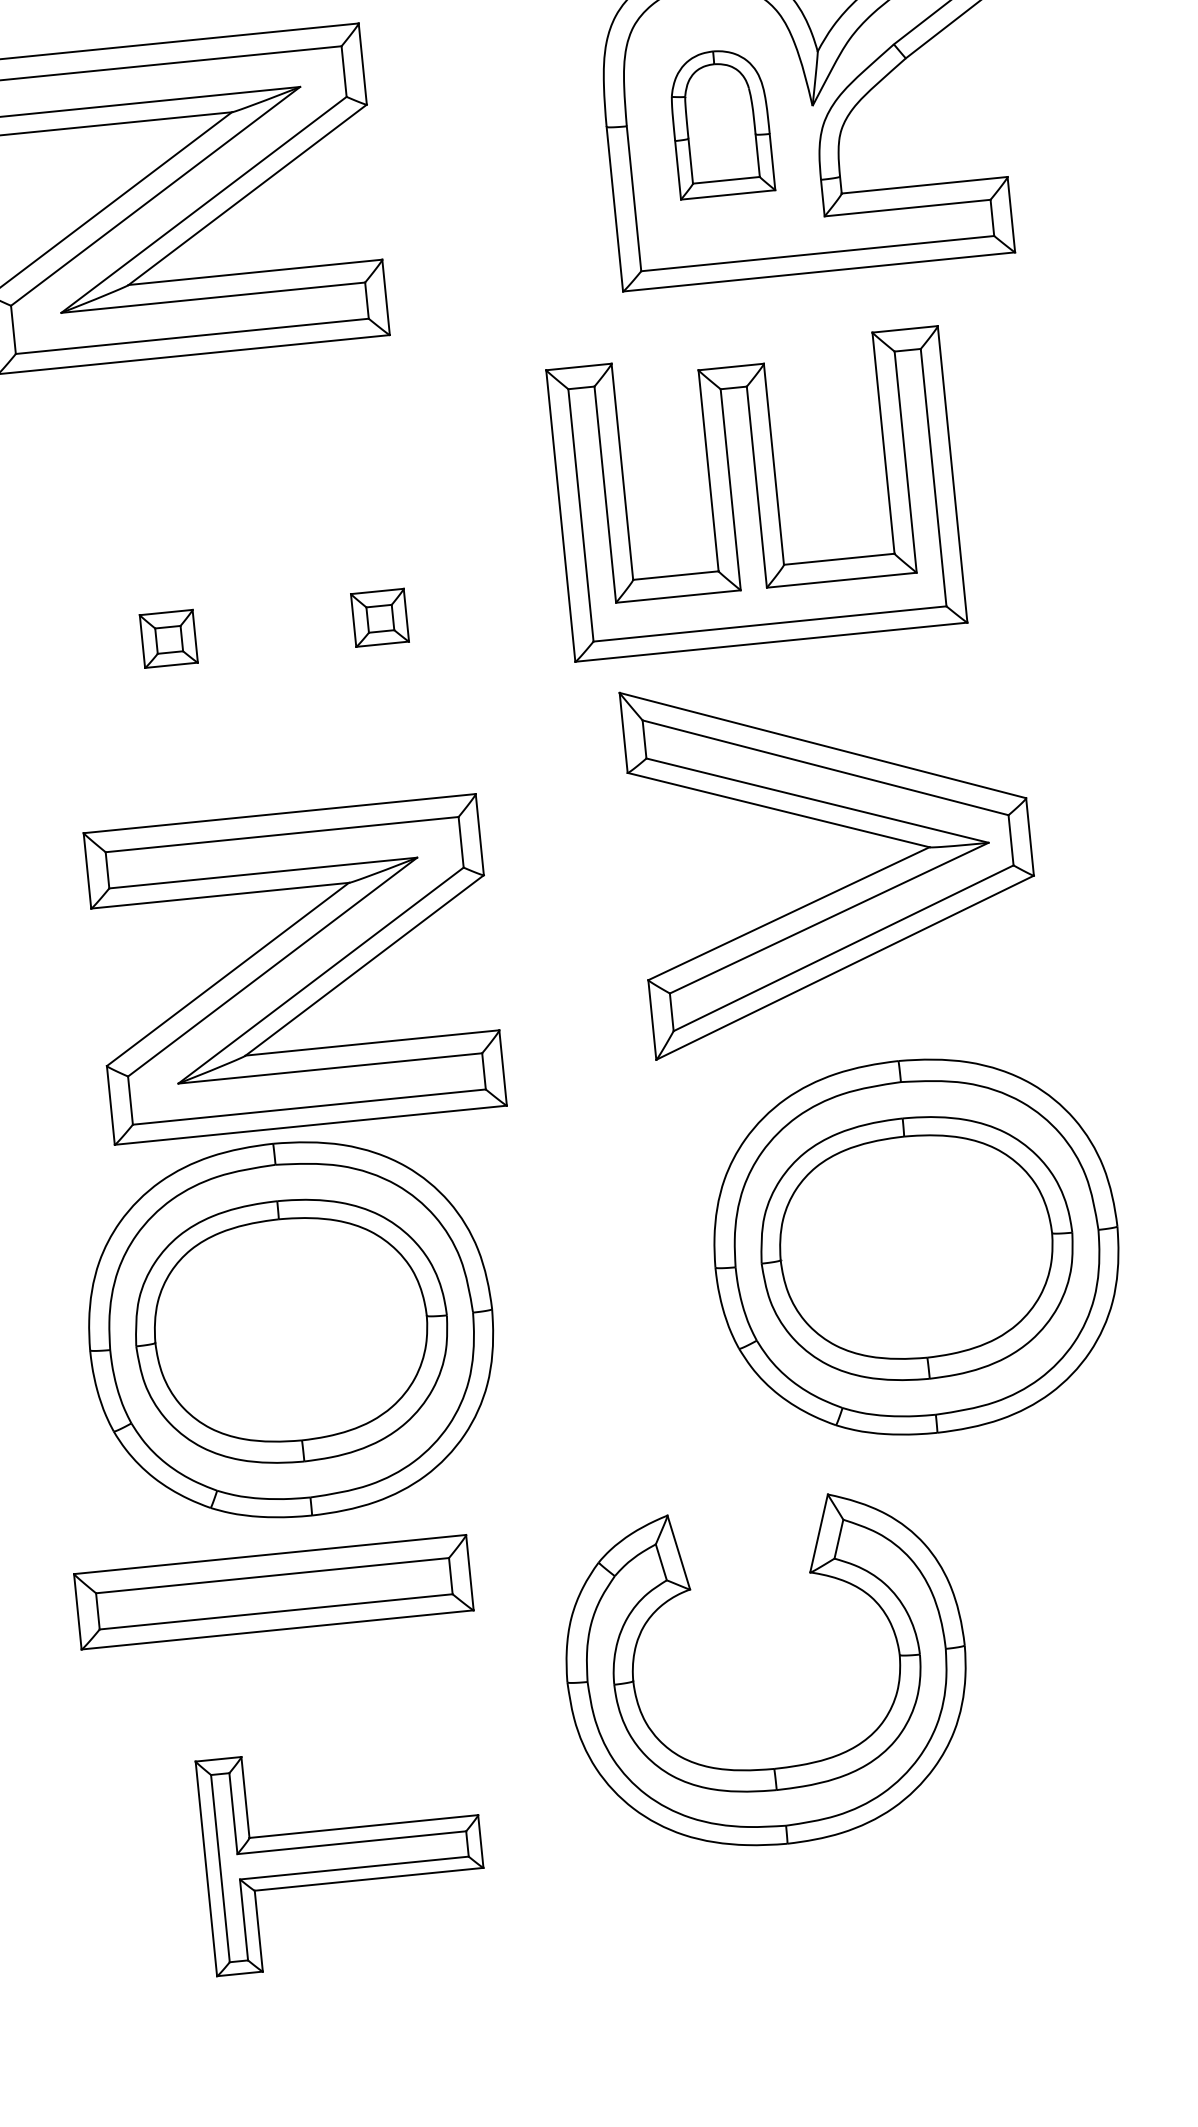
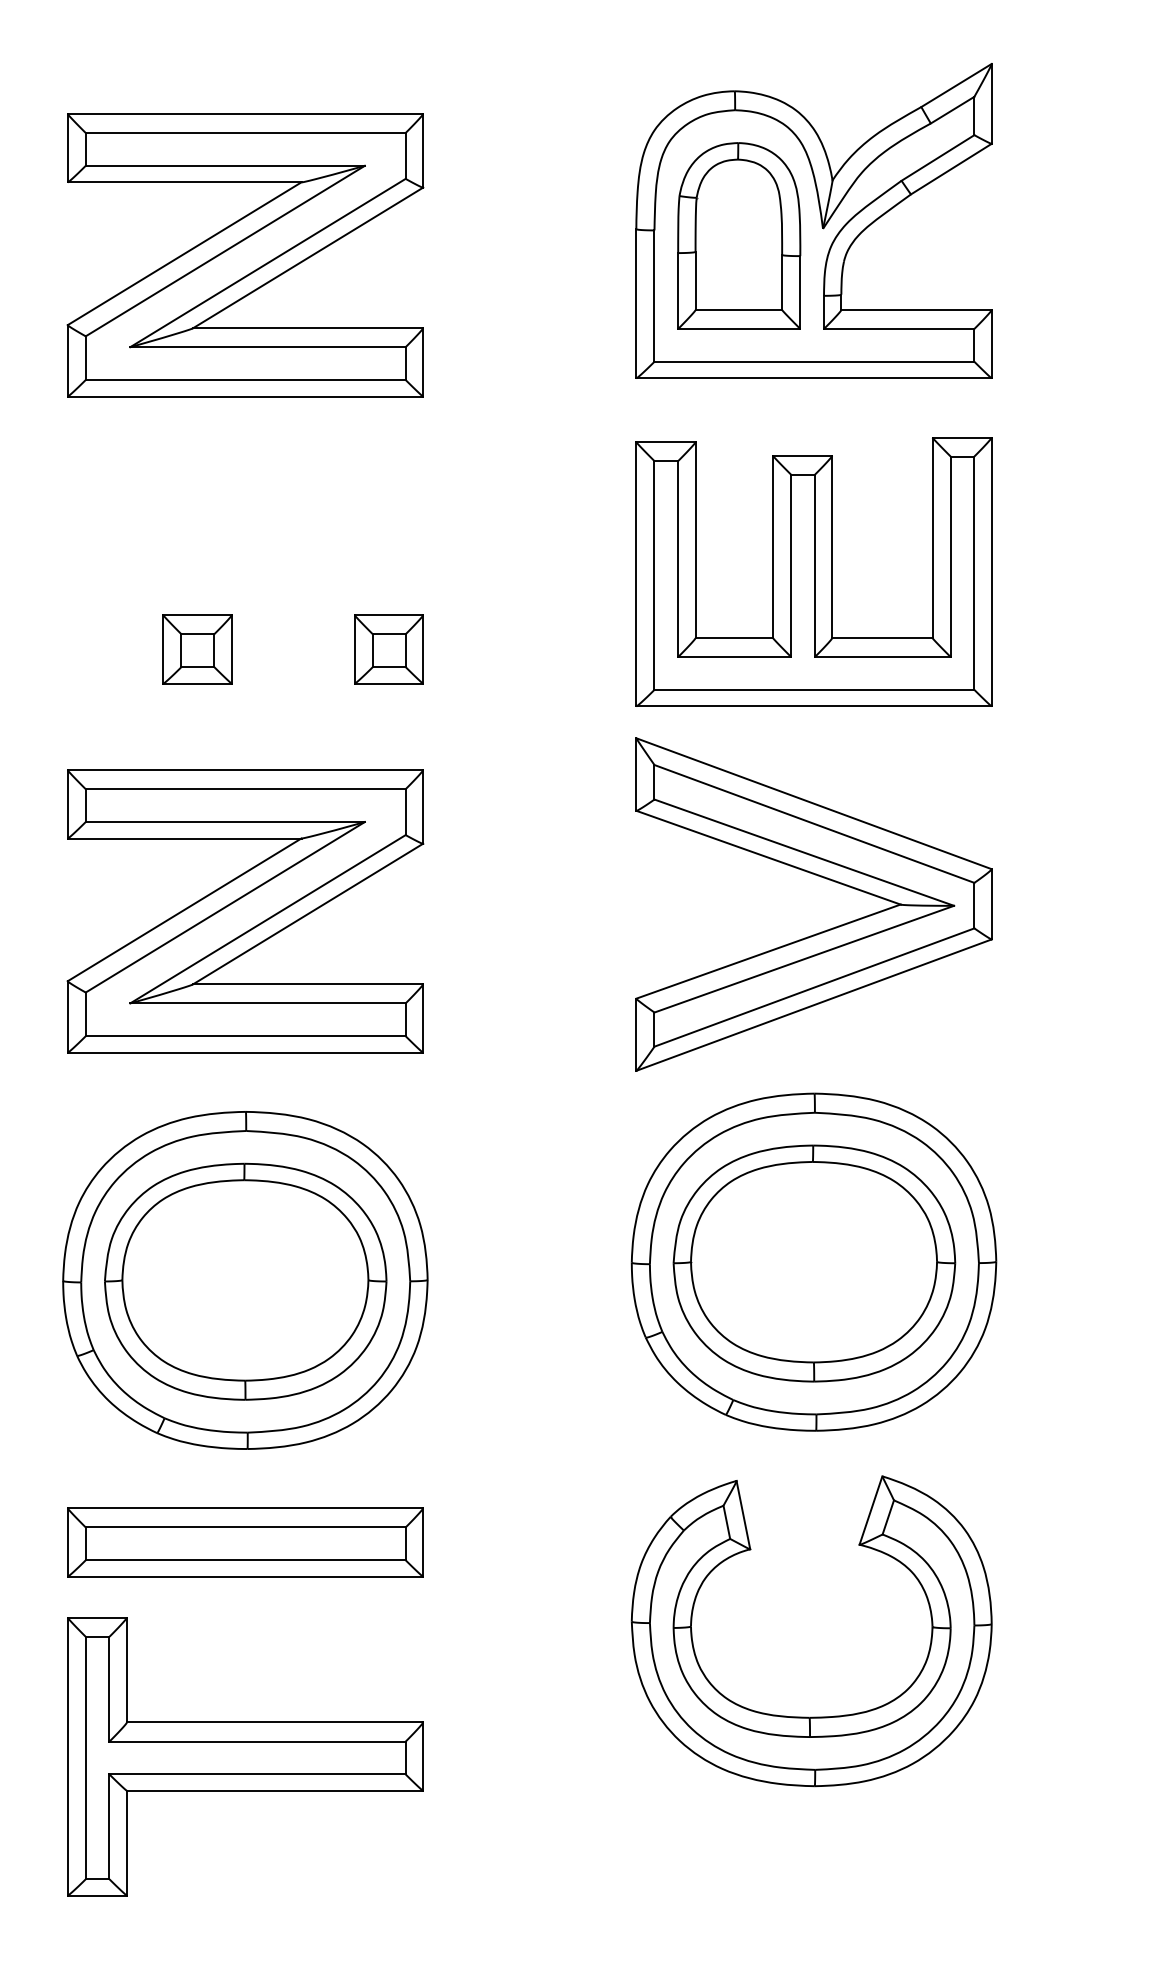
part: (721, 122) -> (739, 235), size x1.43
part: (755, 493) -> (813, 571), moved
part: (379, 617) -> (388, 649), size x1.43
part: (168, 638) -> (197, 649), size x1.43
part: (841, 826) -> (823, 878), moved
part: (295, 969) -> (245, 911), moved
part: (273, 1592) -> (245, 1542), moved
part: (776, 1767) -> (811, 1716), moved
part: (343, 1854) -> (245, 1756), size x1.43

